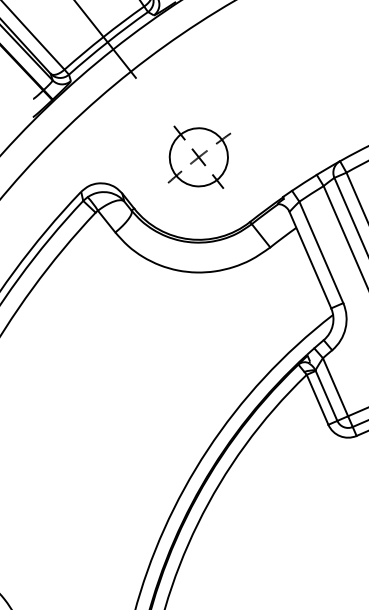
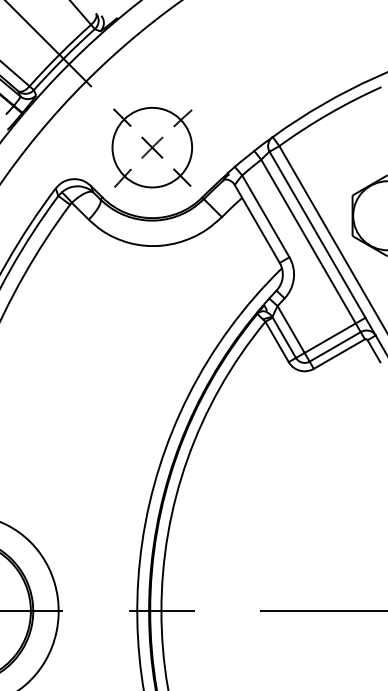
part: (199, 157) -> (152, 147), size x1.6

